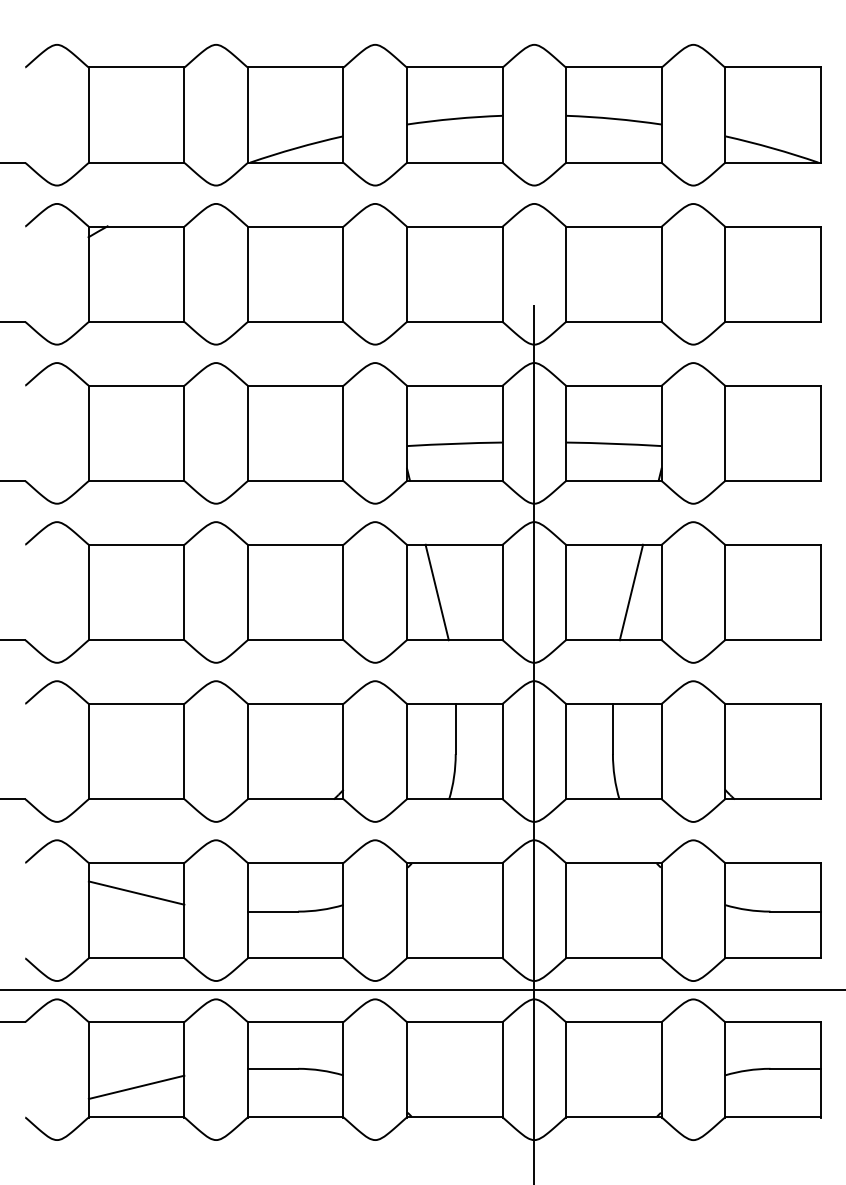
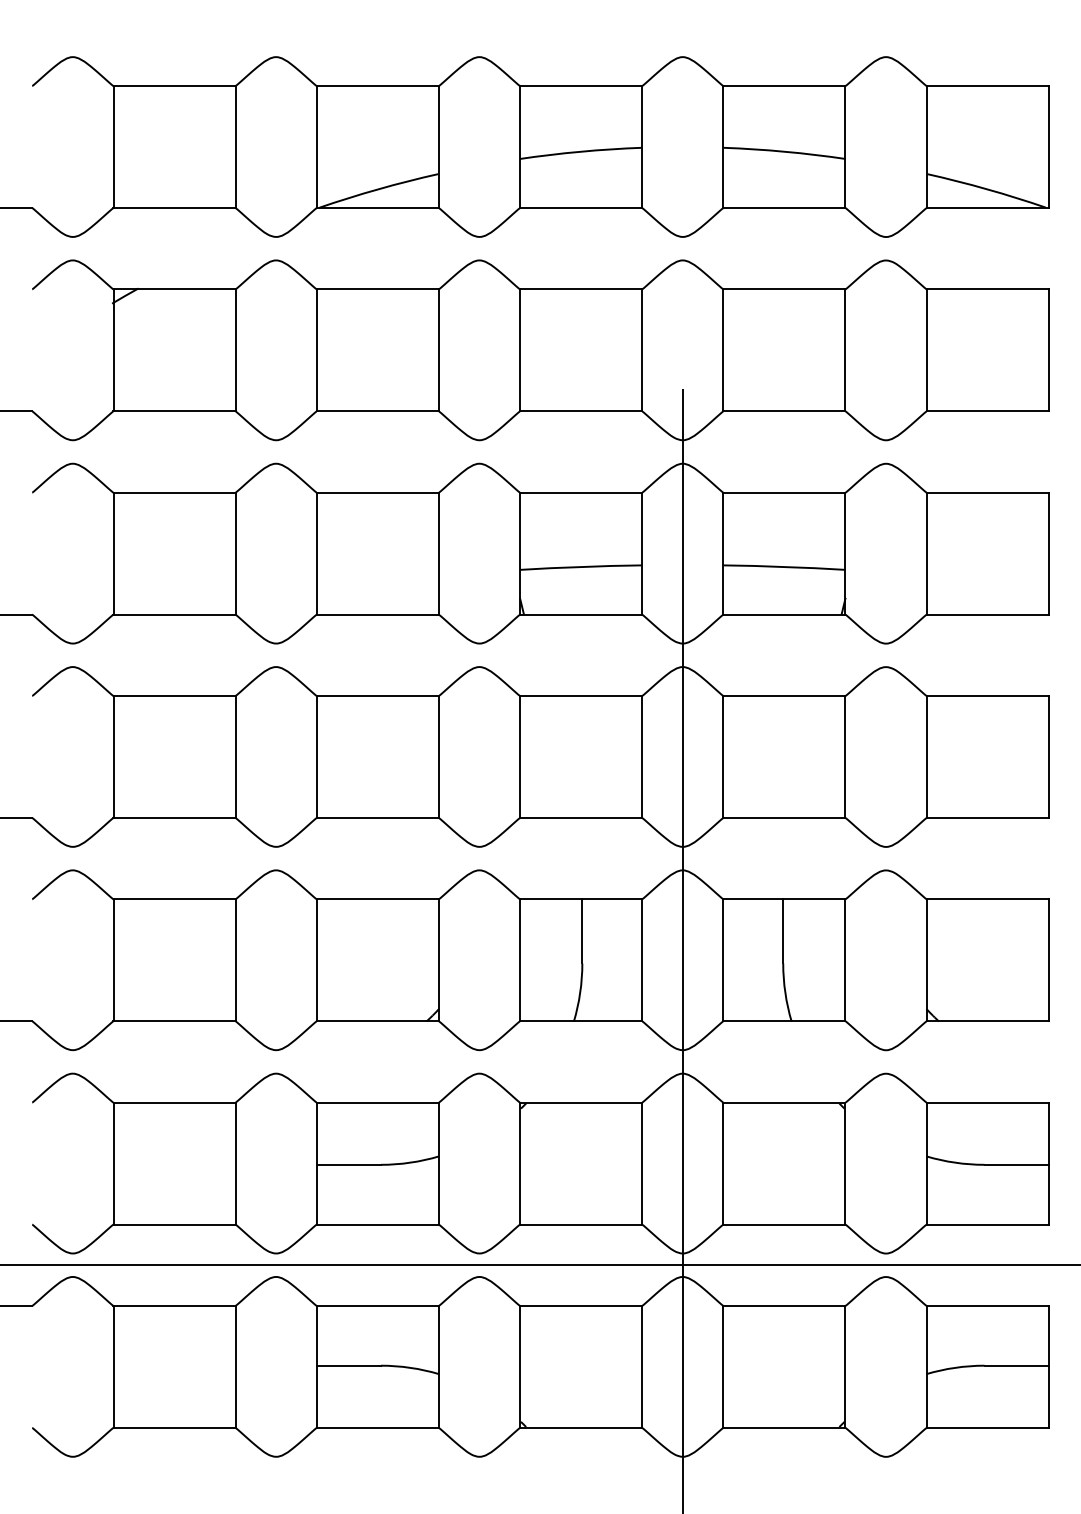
line: (437, 592) -> (558, 756), removed
line: (631, 592) -> (806, 756), removed
line: (136, 892) -> (174, 1140), removed
line: (136, 1087) -> (174, 1389), removed

